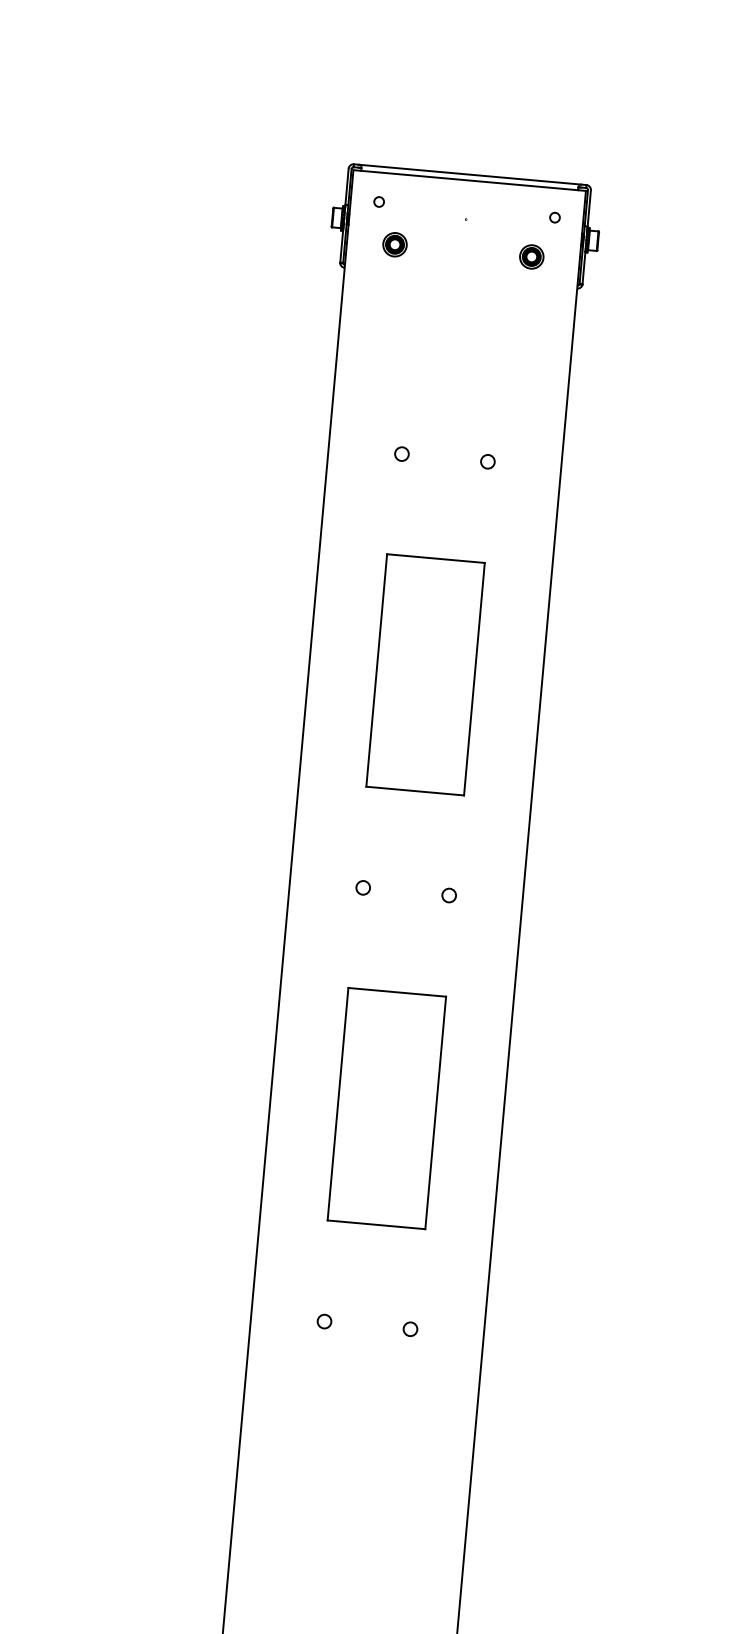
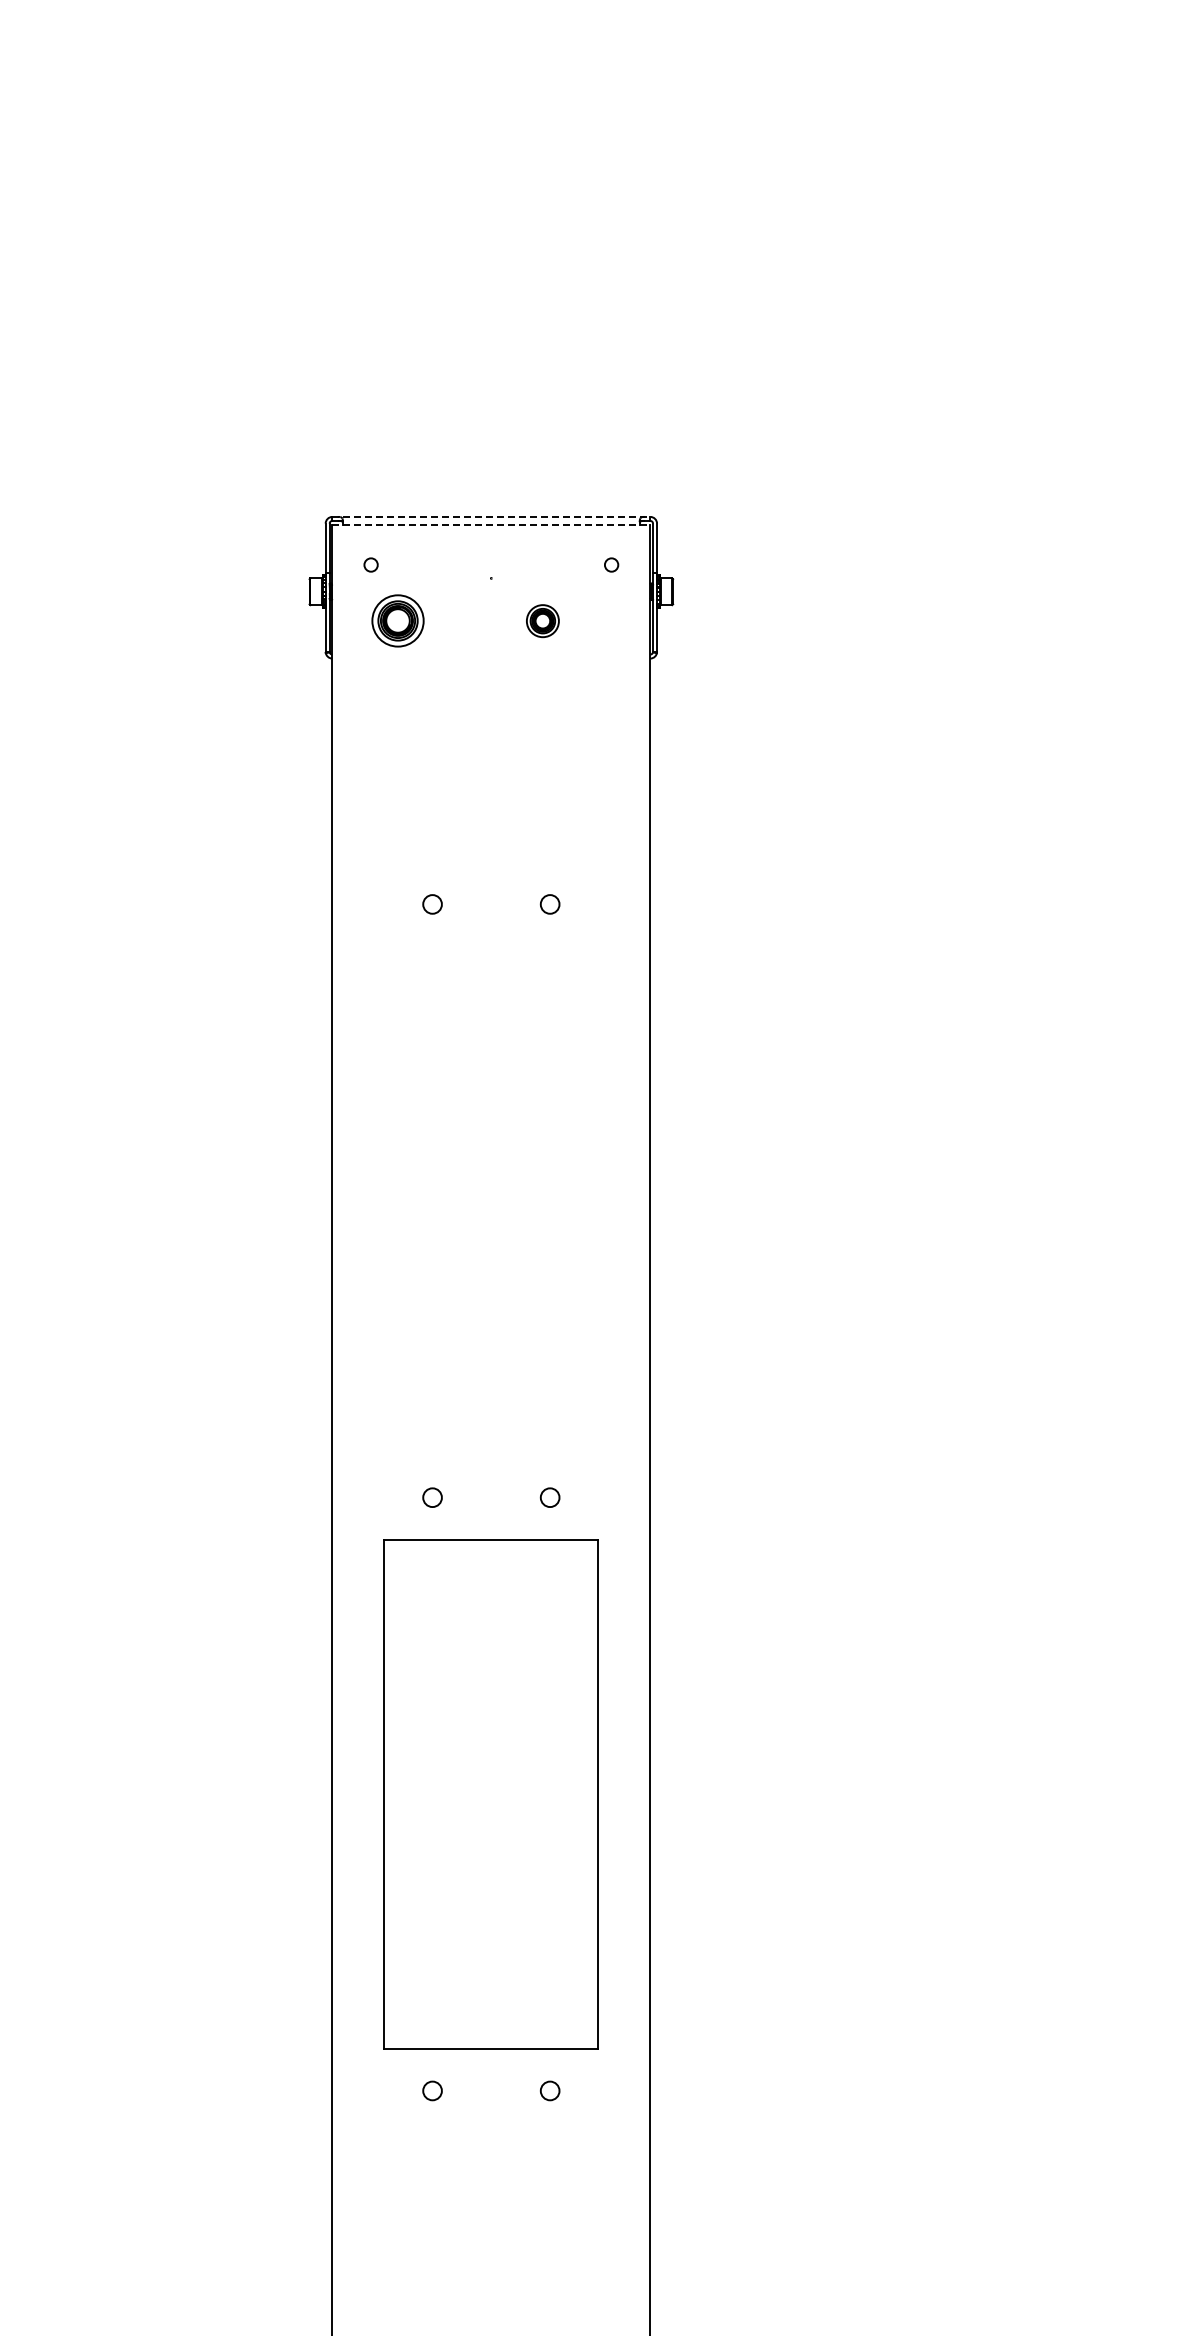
line: (470, 174) -> (491, 516), solid -> dashed
line: (469, 180) -> (491, 524), solid -> dashed
part: (394, 245) -> (397, 621), size x1.6
part: (531, 257) -> (542, 621), moved
part: (425, 674) -> (491, 1200), removed
part: (387, 1107) -> (491, 1793), size x1.6

